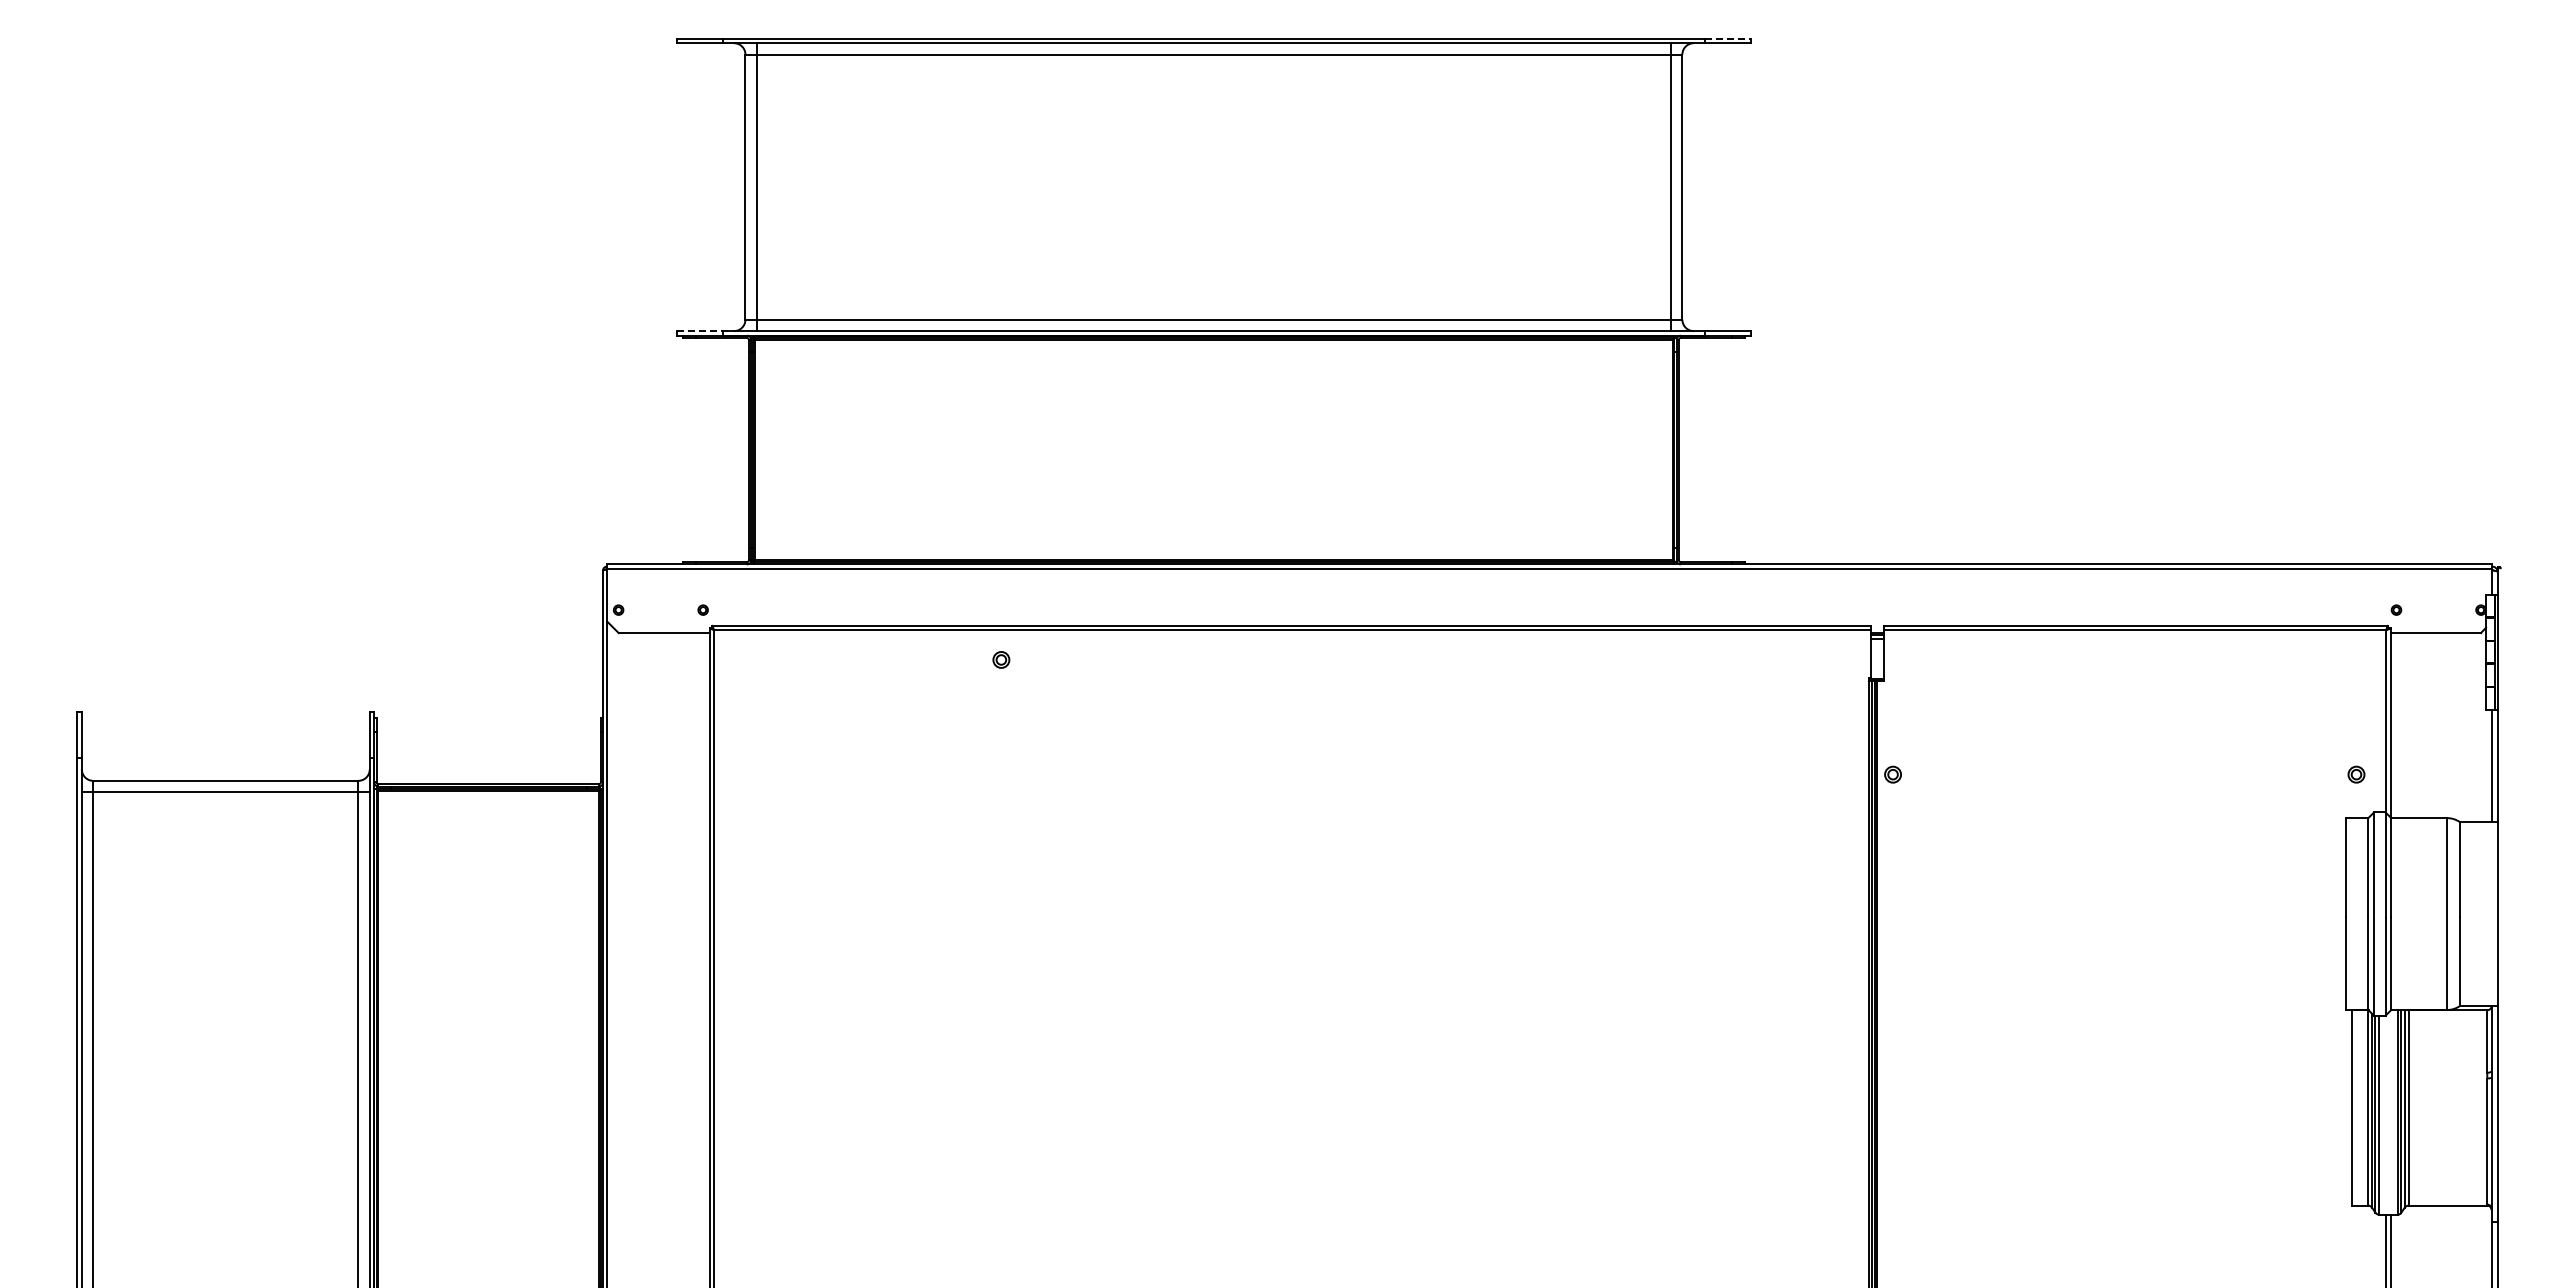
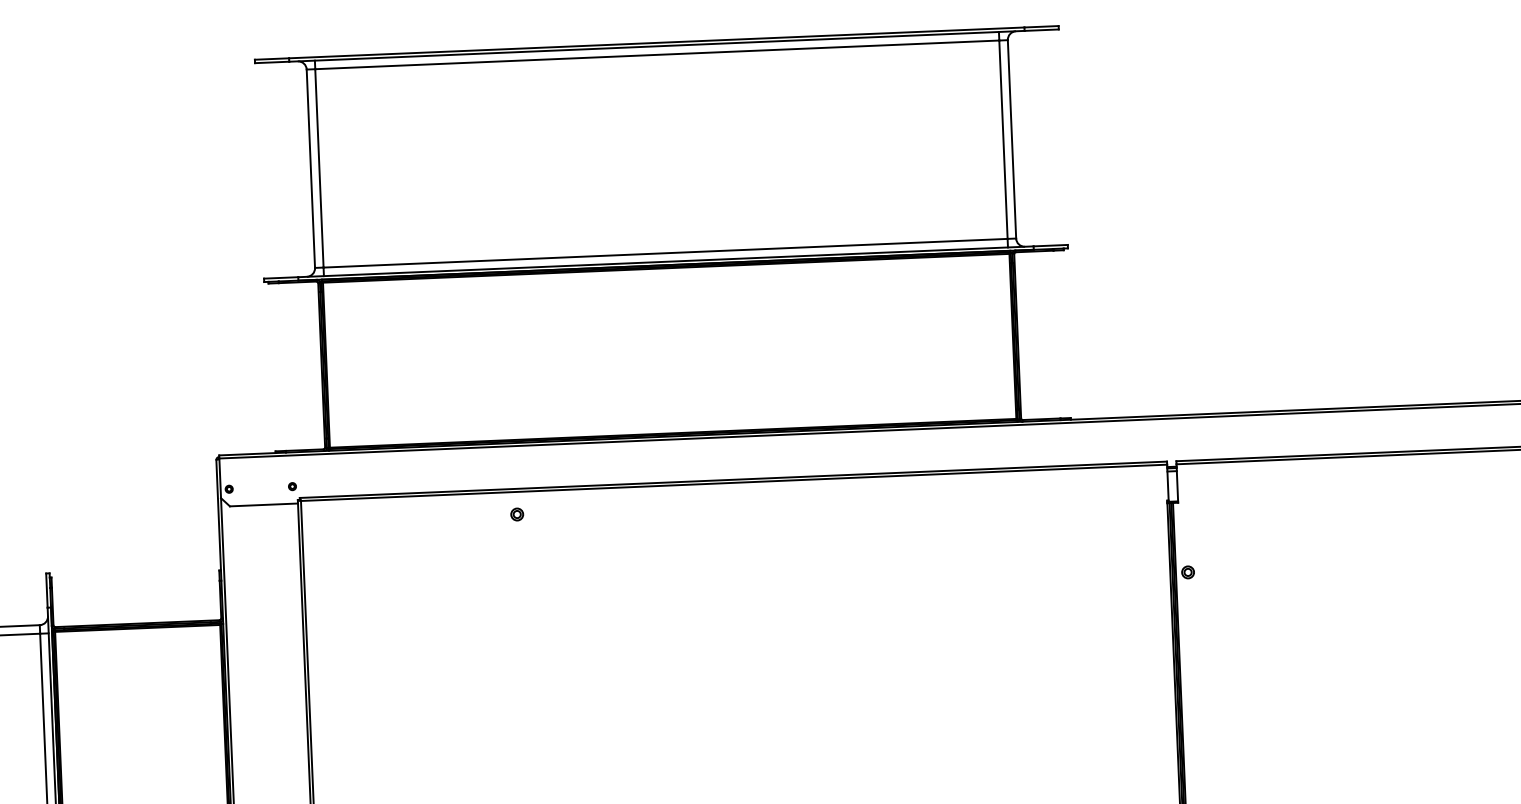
line: (1728, 38) -> (1041, 26), dashed -> solid
line: (699, 331) -> (281, 278), dashed -> solid

